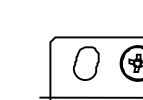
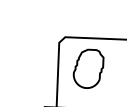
part: (86, 63) -> (88, 68), moved

